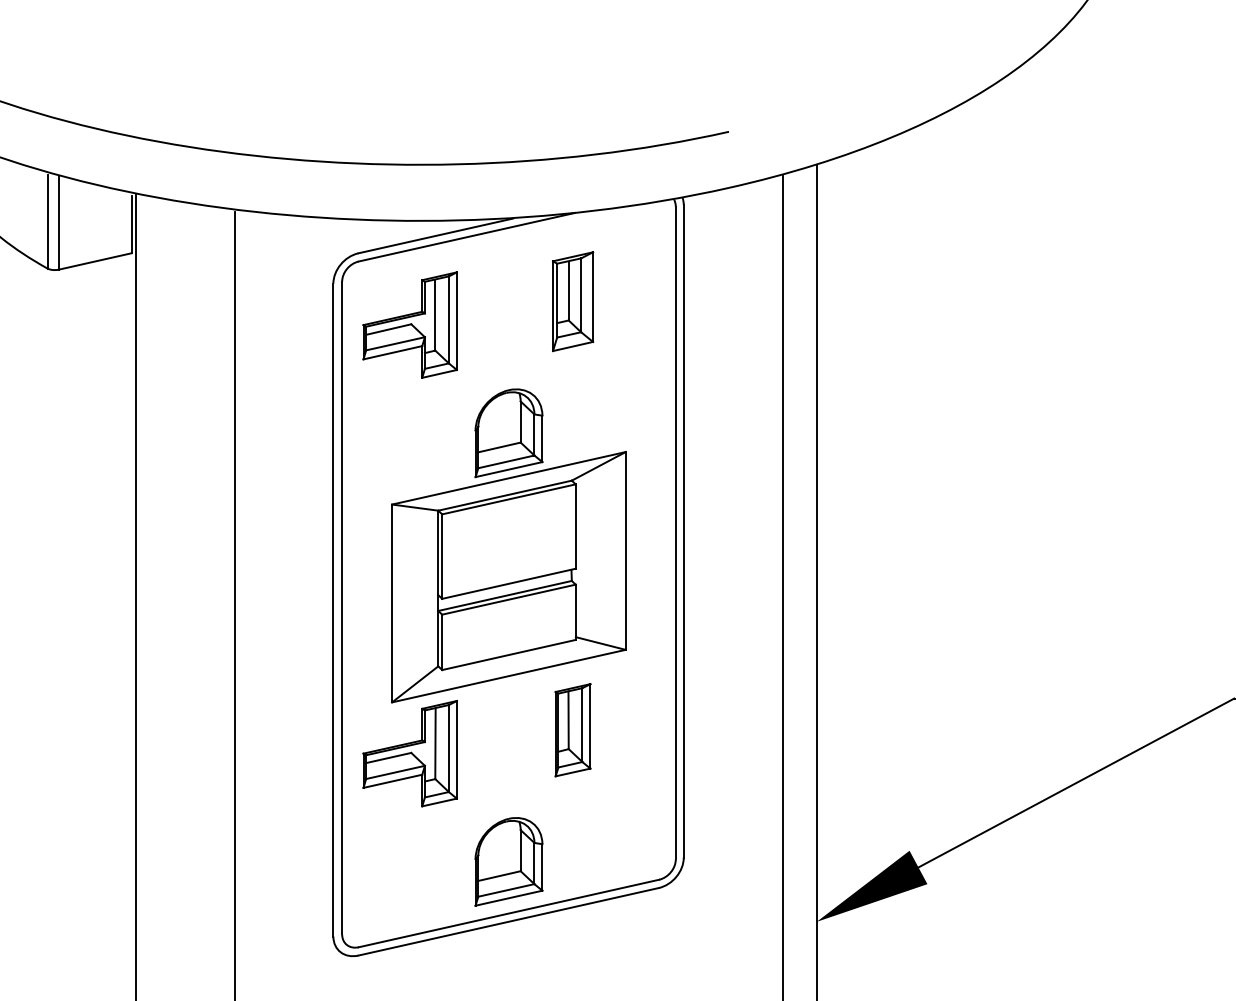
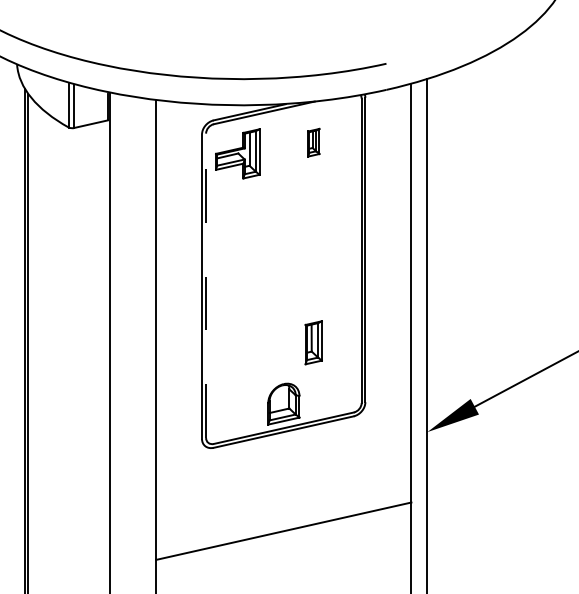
part: (572, 300) -> (313, 142), size x0.6
part: (495, 598) -> (277, 281), removed
line: (343, 607) -> (206, 285), solid -> dashed

